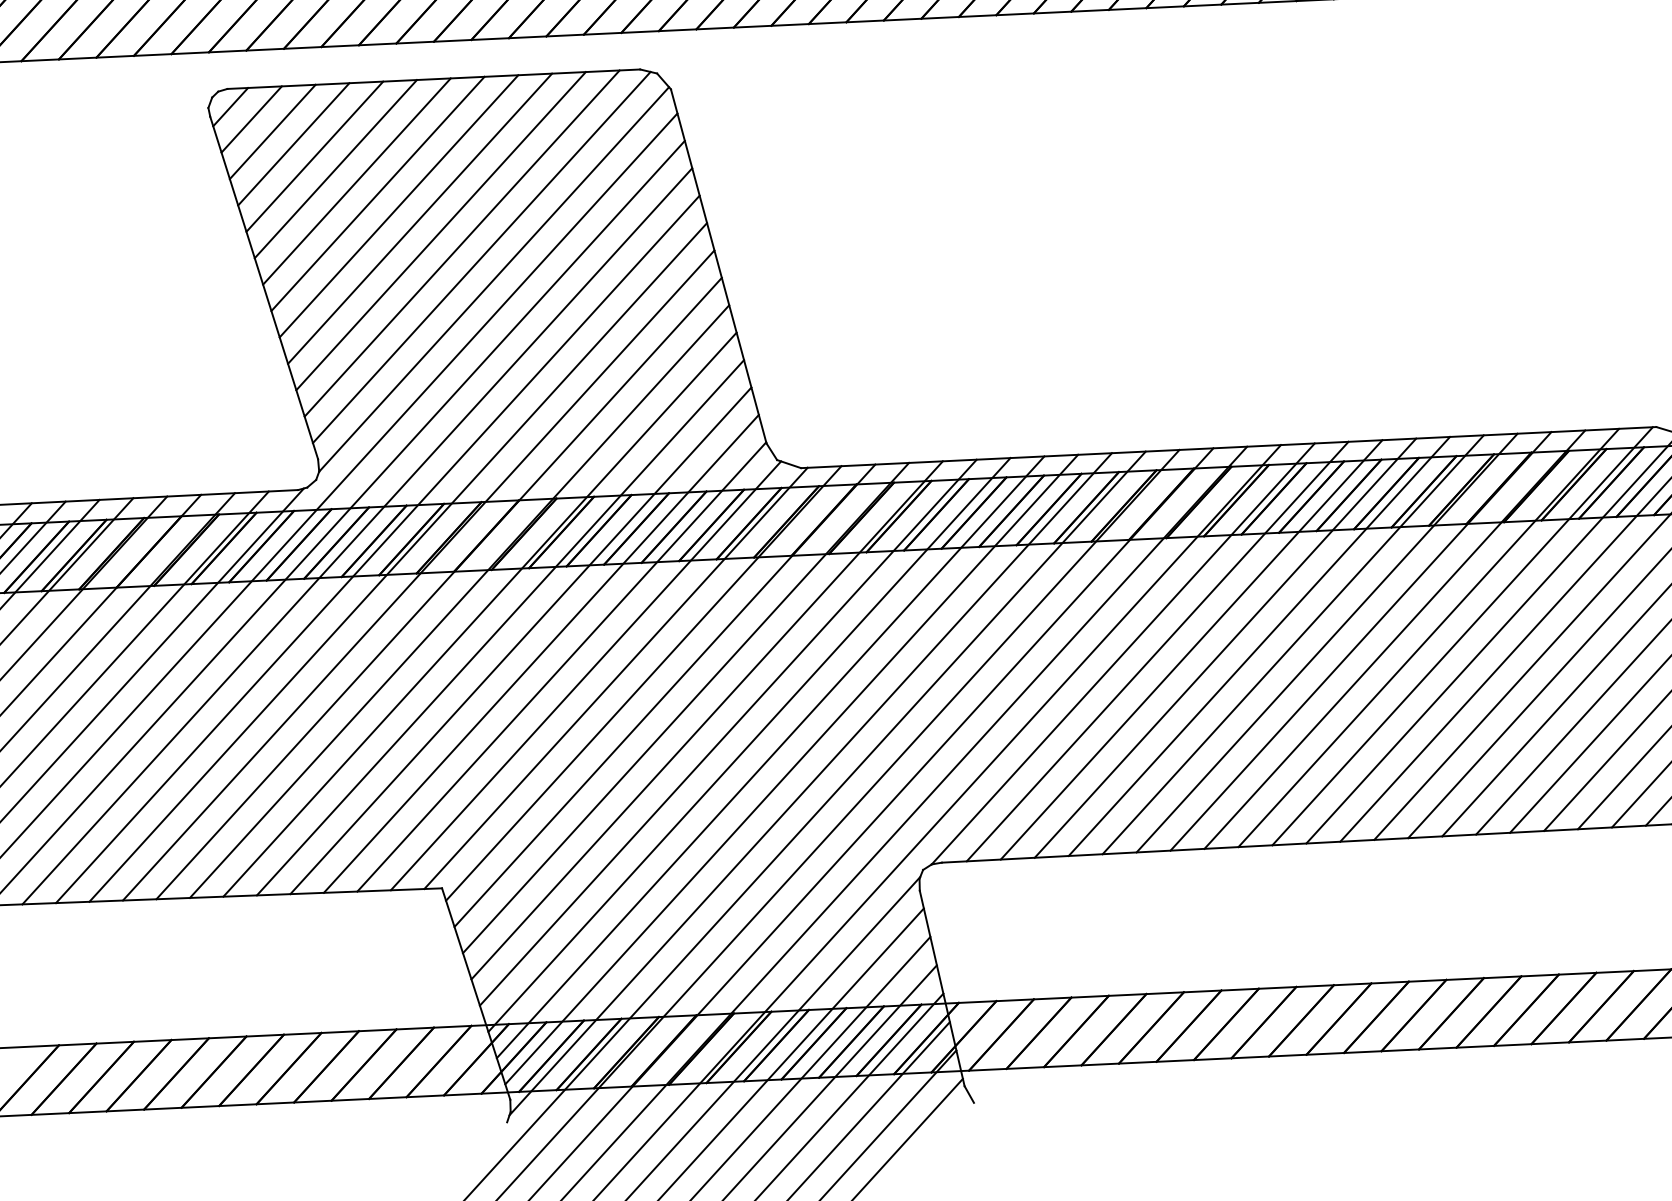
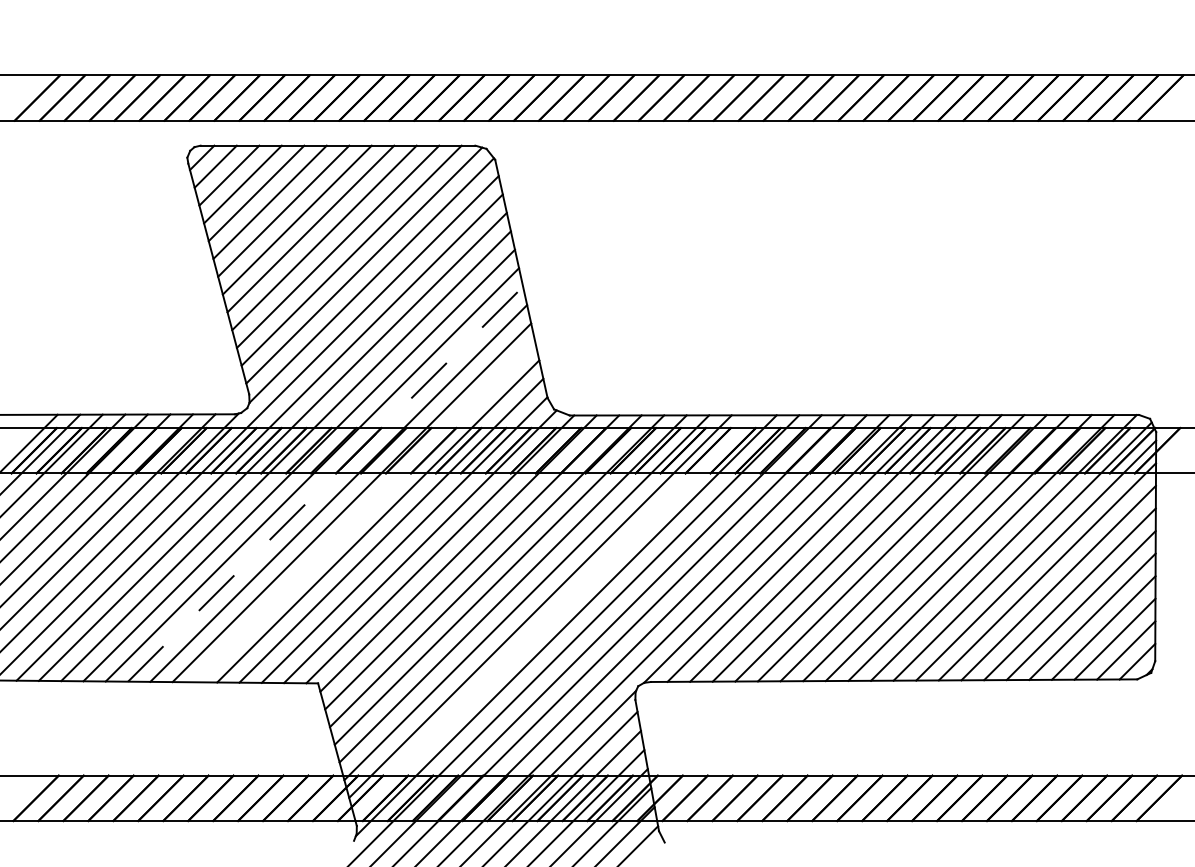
line: (438, 587) -> (325, 483), solid -> dashed
line: (499, 626) -> (364, 511), removed
line: (792, 769) -> (554, 615), removed

